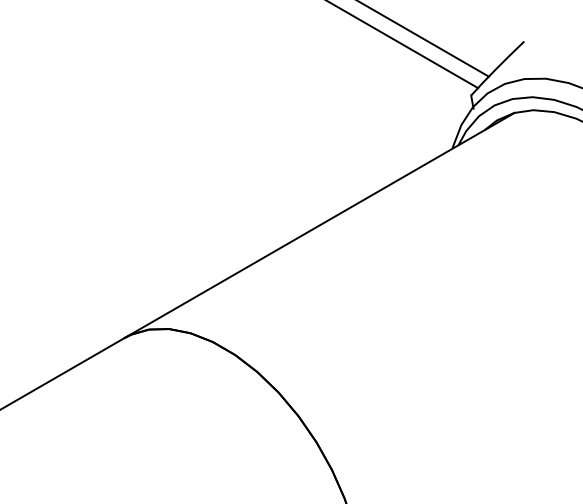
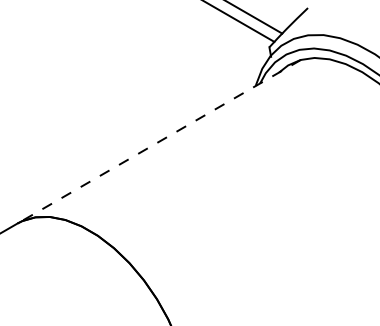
line: (319, 225) -> (159, 141), solid -> dashed

